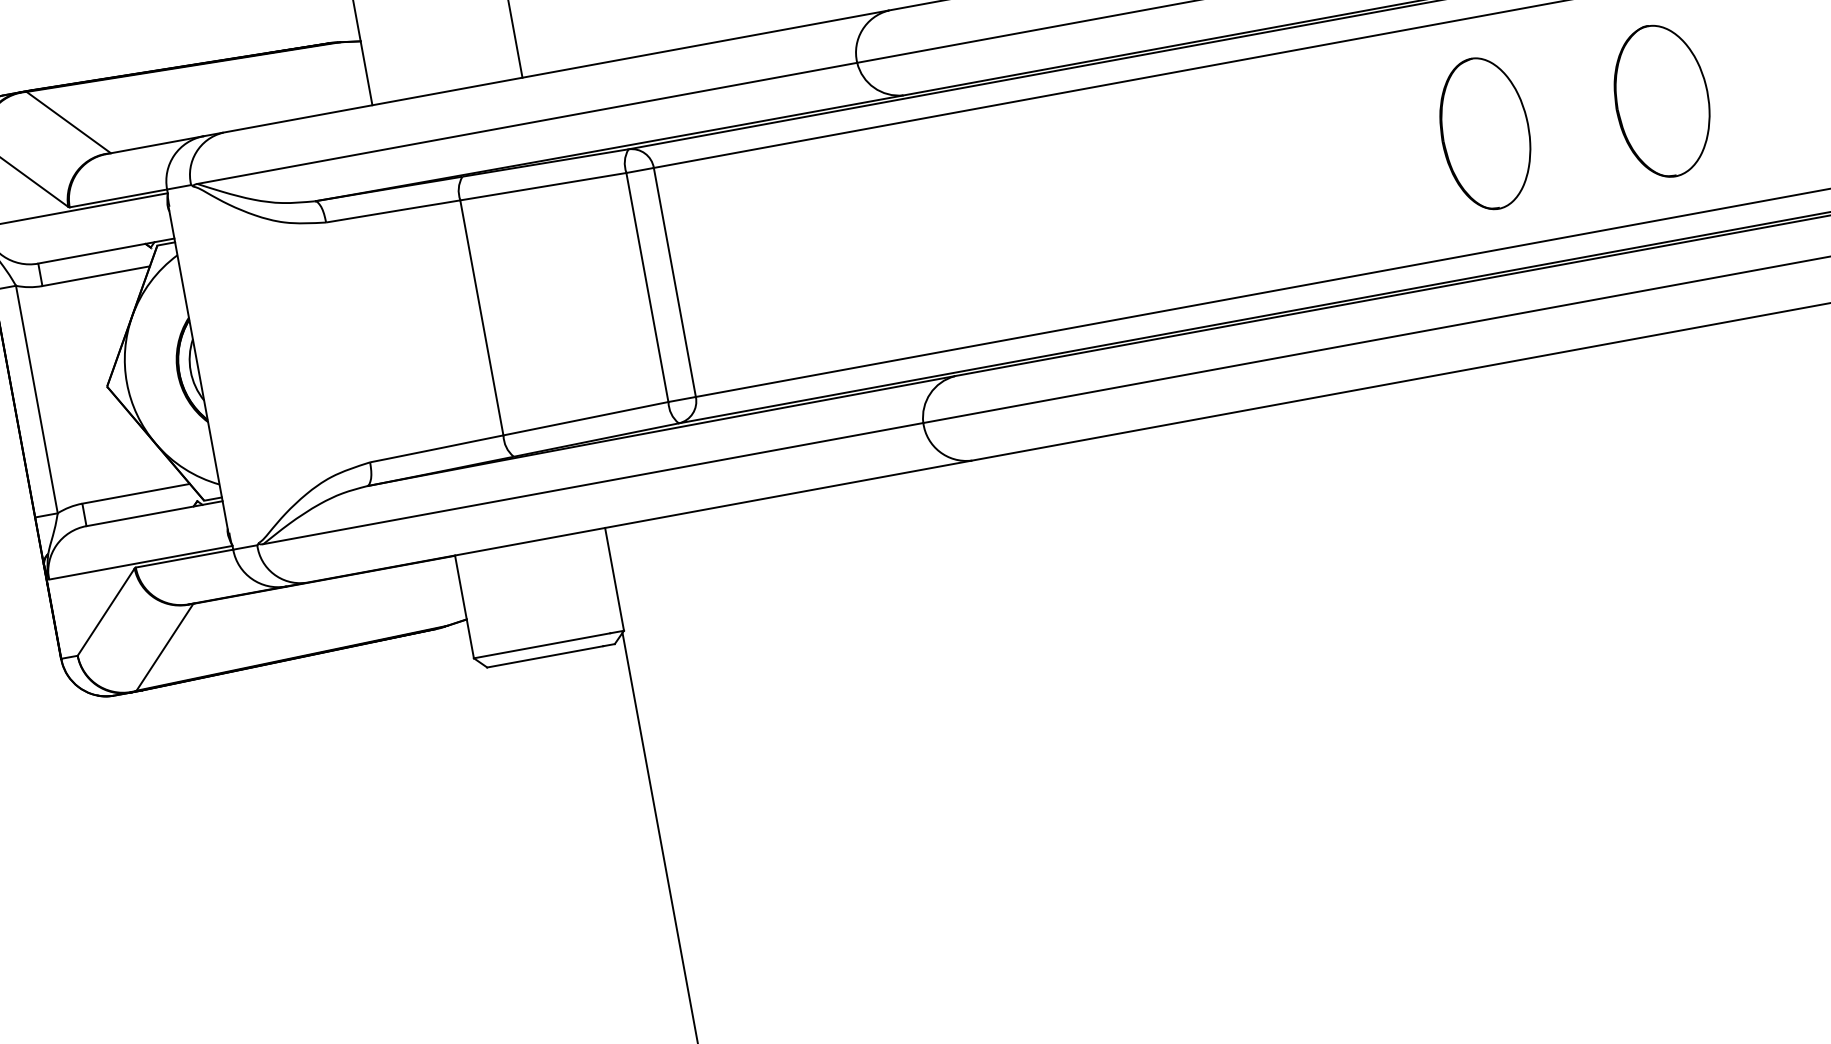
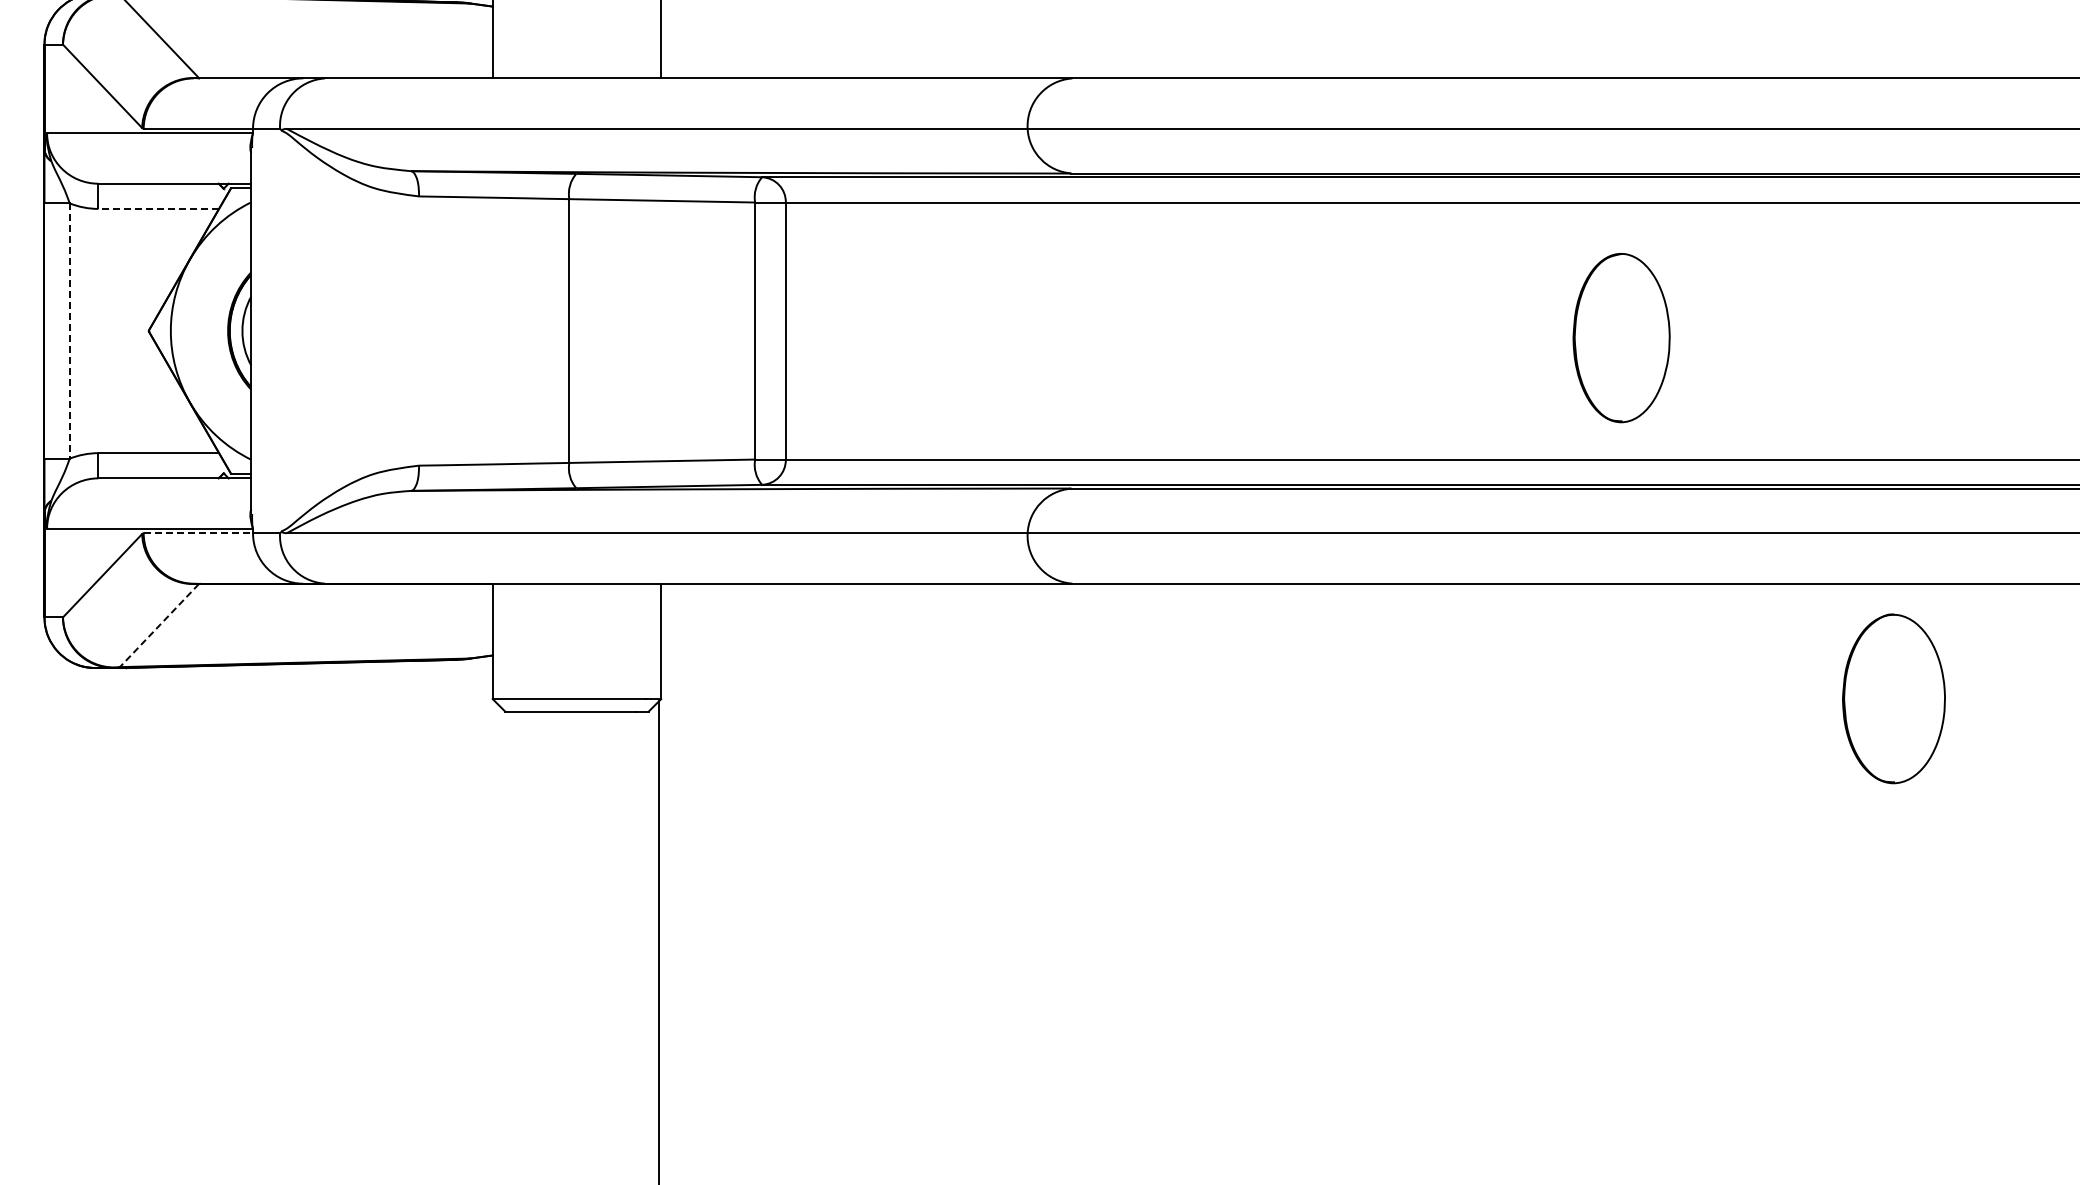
part: (1661, 100) -> (1893, 698), moved
part: (1485, 134) -> (1621, 338), moved
line: (95, 275) -> (158, 208), solid -> dashed
line: (36, 400) -> (69, 331), solid -> dashed
line: (184, 558) -> (198, 533), solid -> dashed
line: (164, 647) -> (159, 625), solid -> dashed

